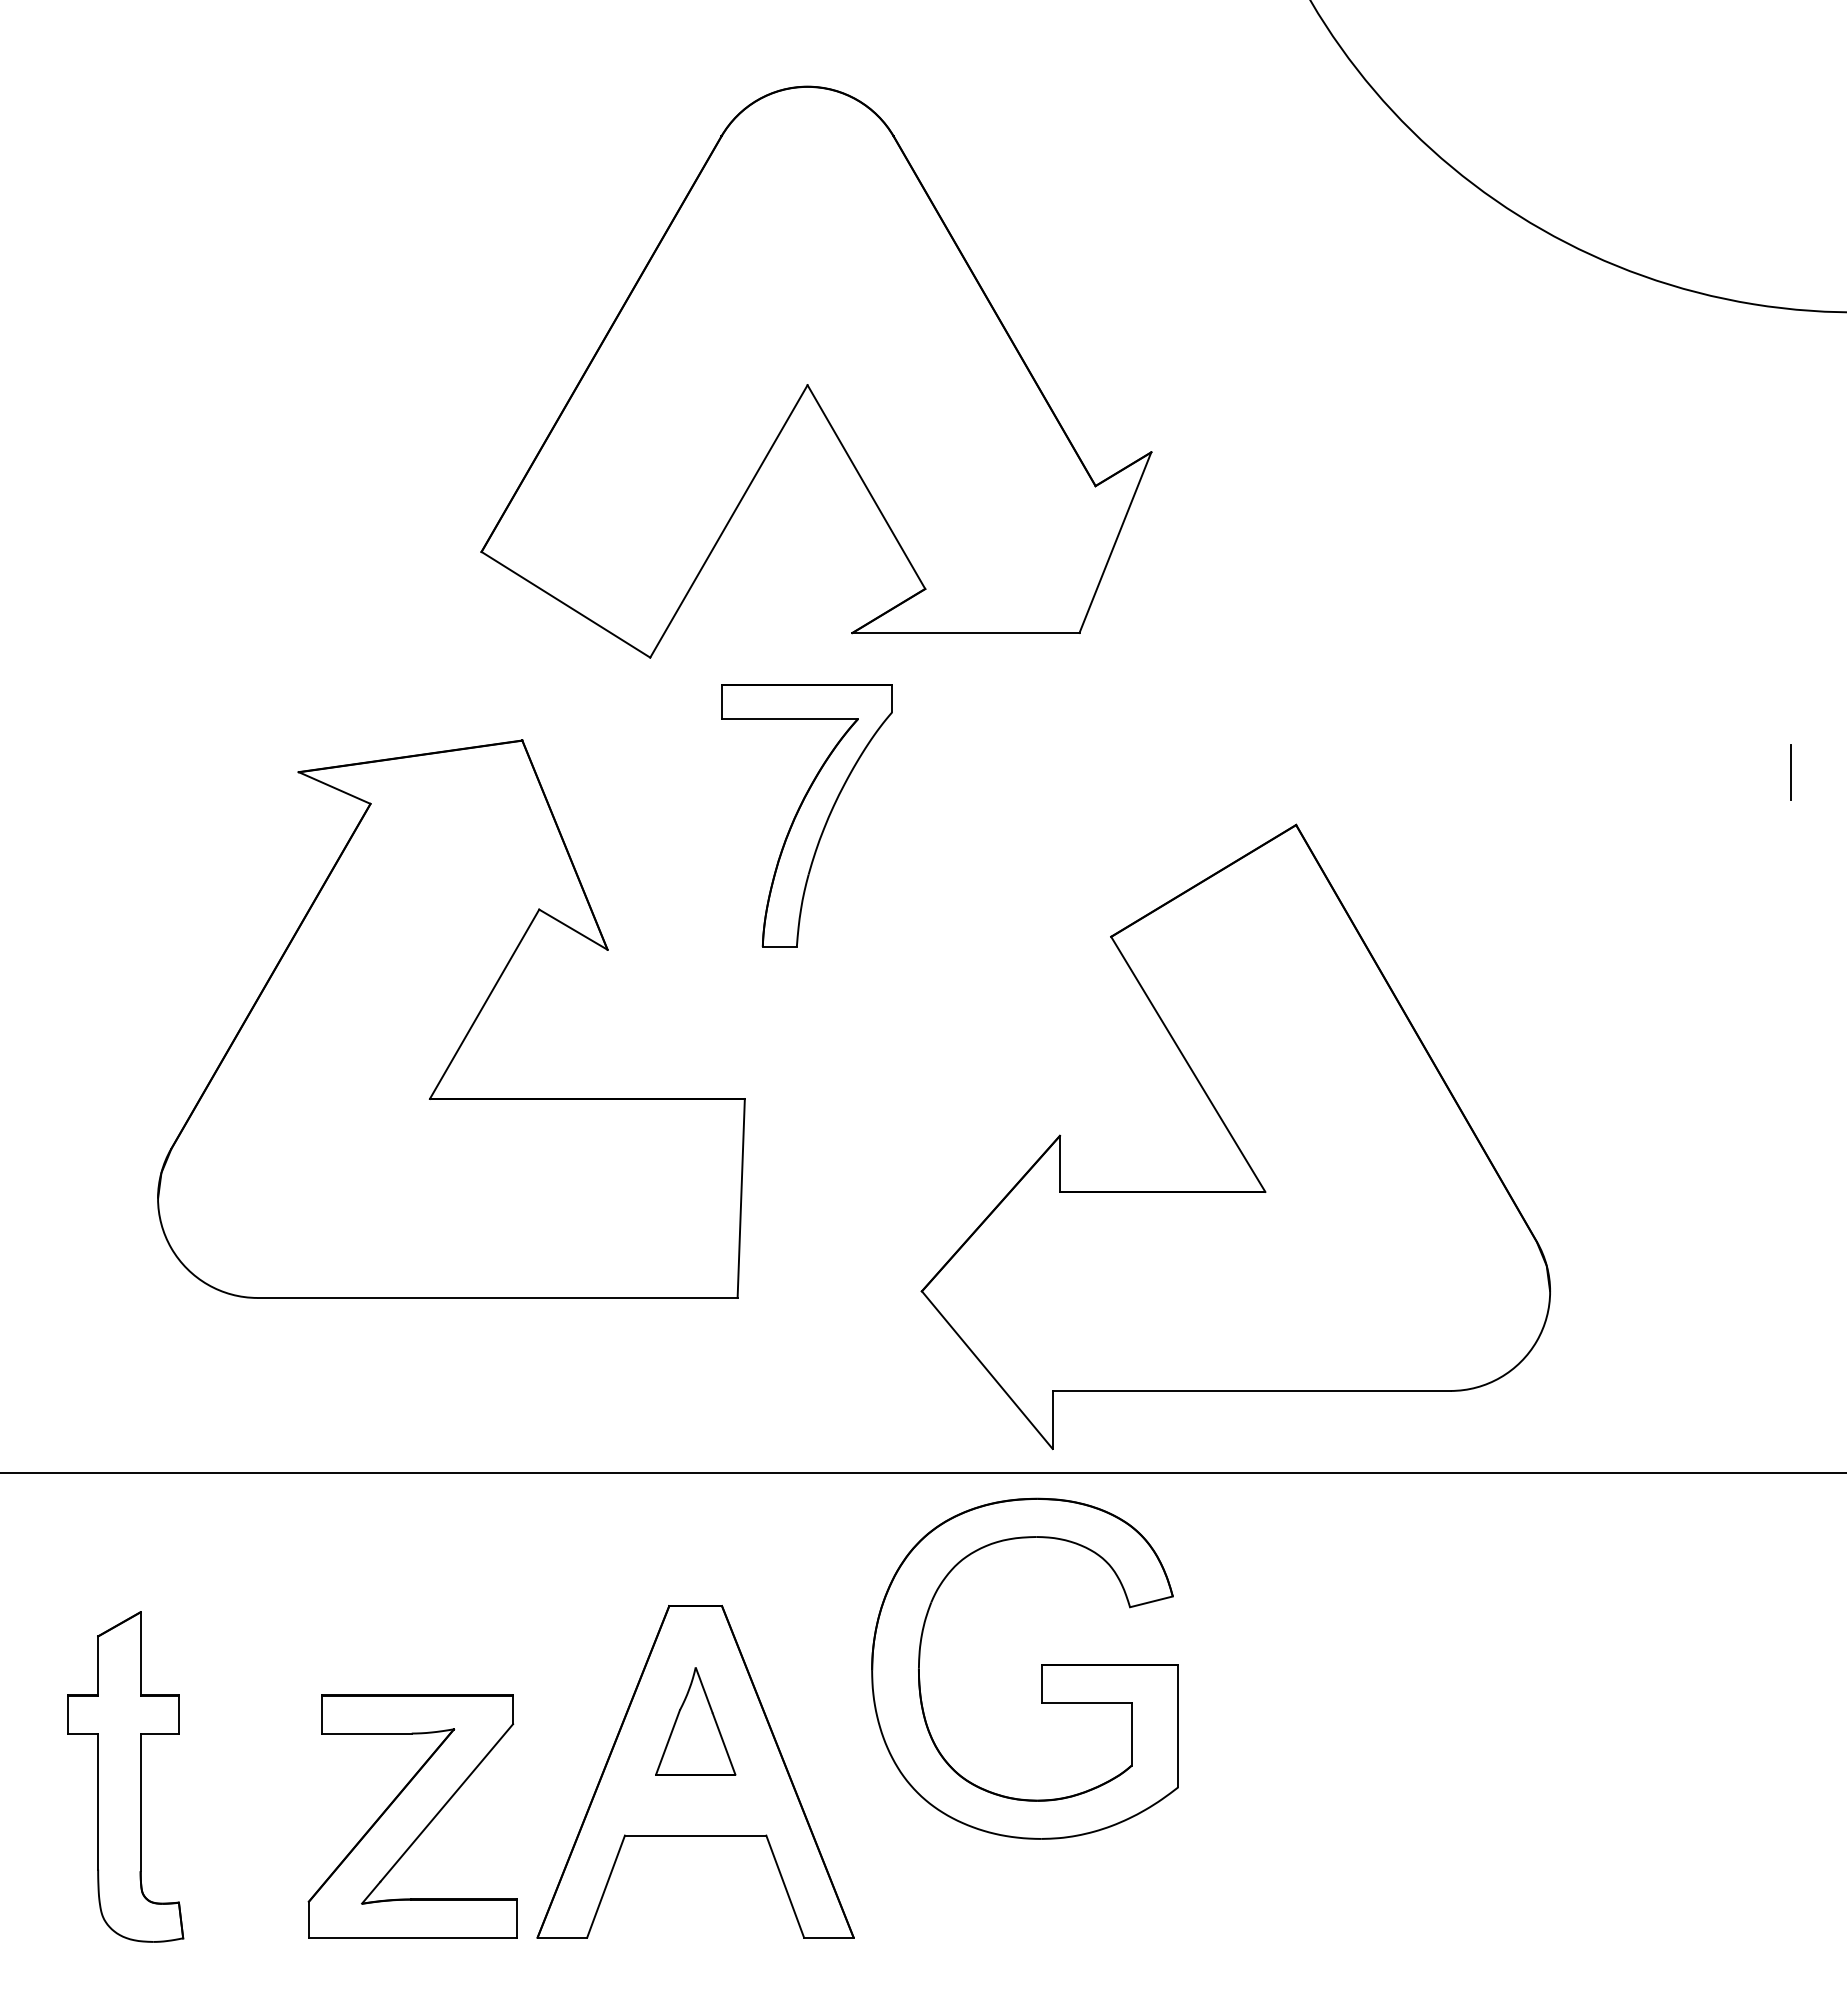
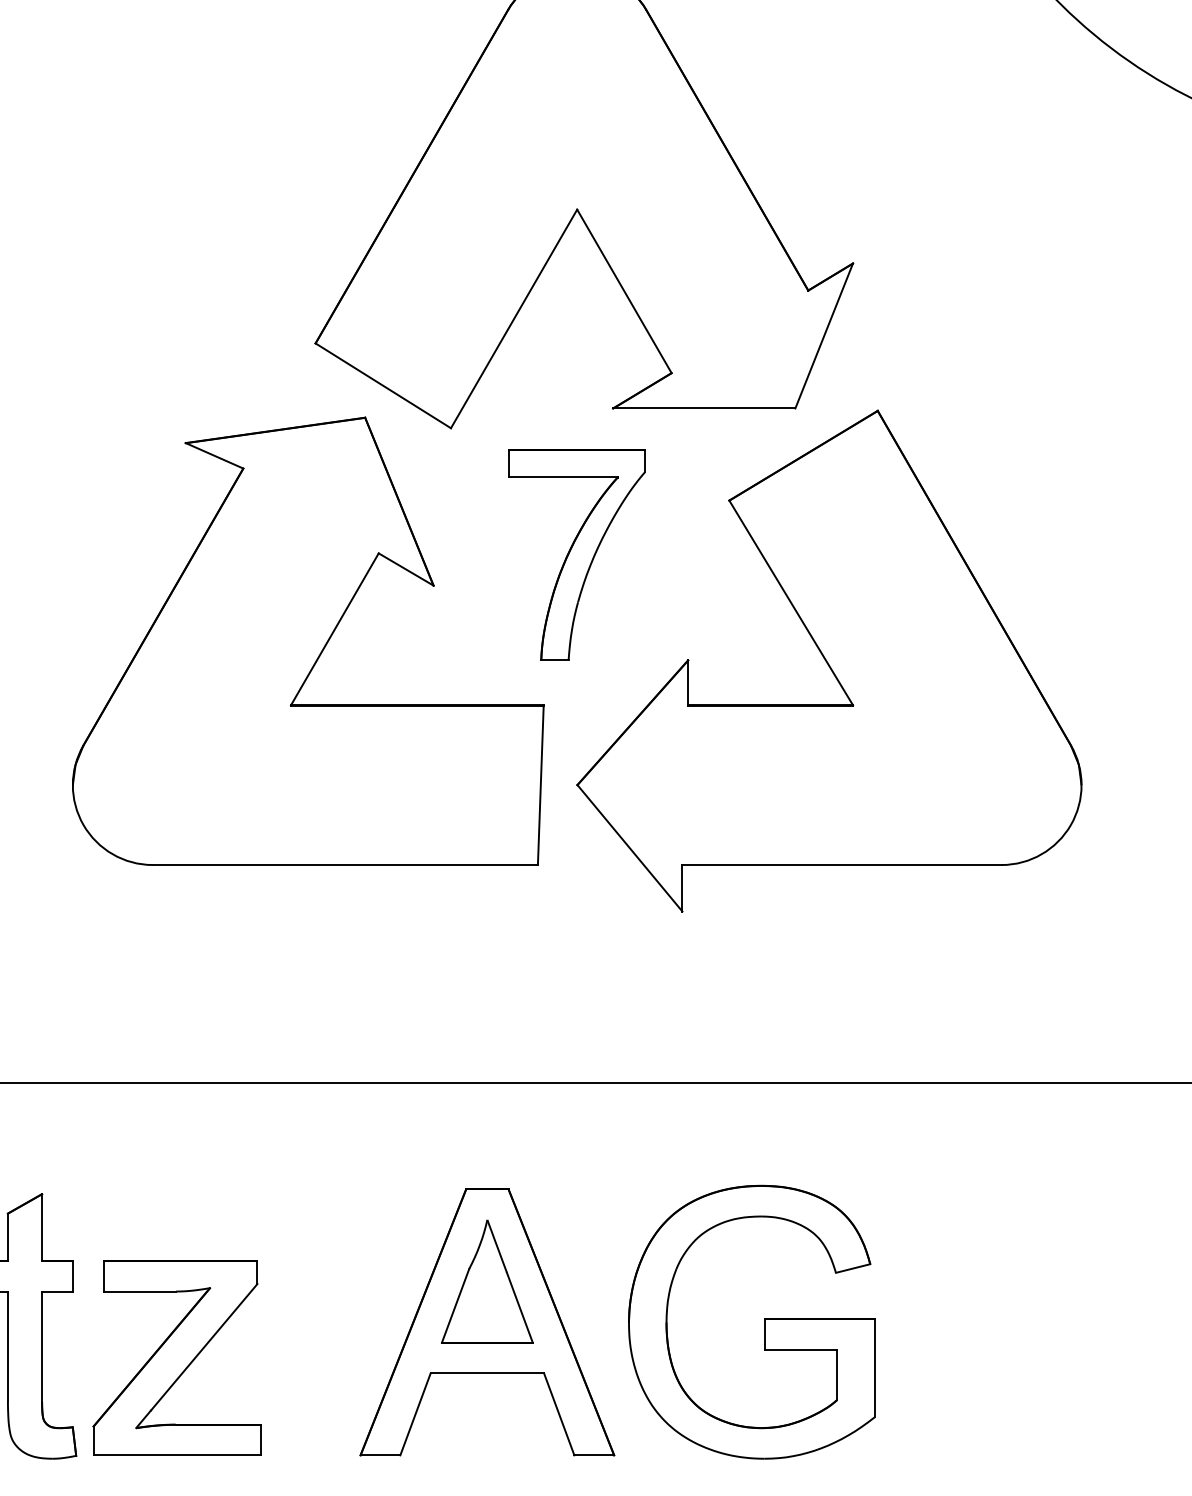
part: (451, 1018) -> (308, 640), moved
part: (1235, 1136) -> (829, 660), moved
part: (1041, 1668) -> (764, 1322), moved
part: (695, 1721) -> (487, 1281), size x1.43
part: (412, 1816) -> (176, 1358), moved

